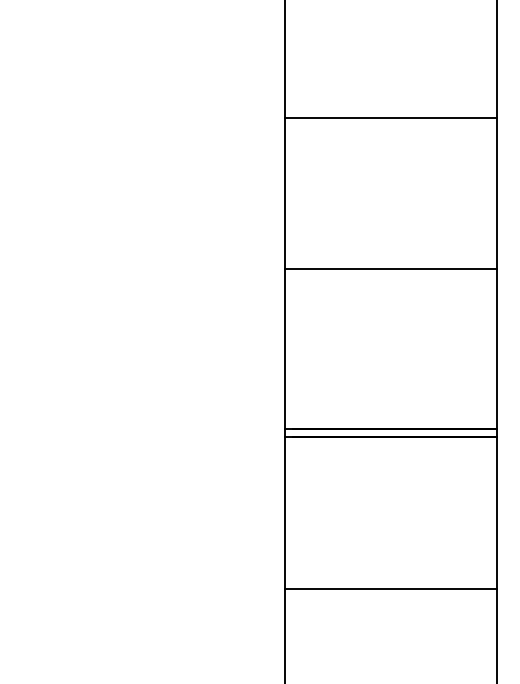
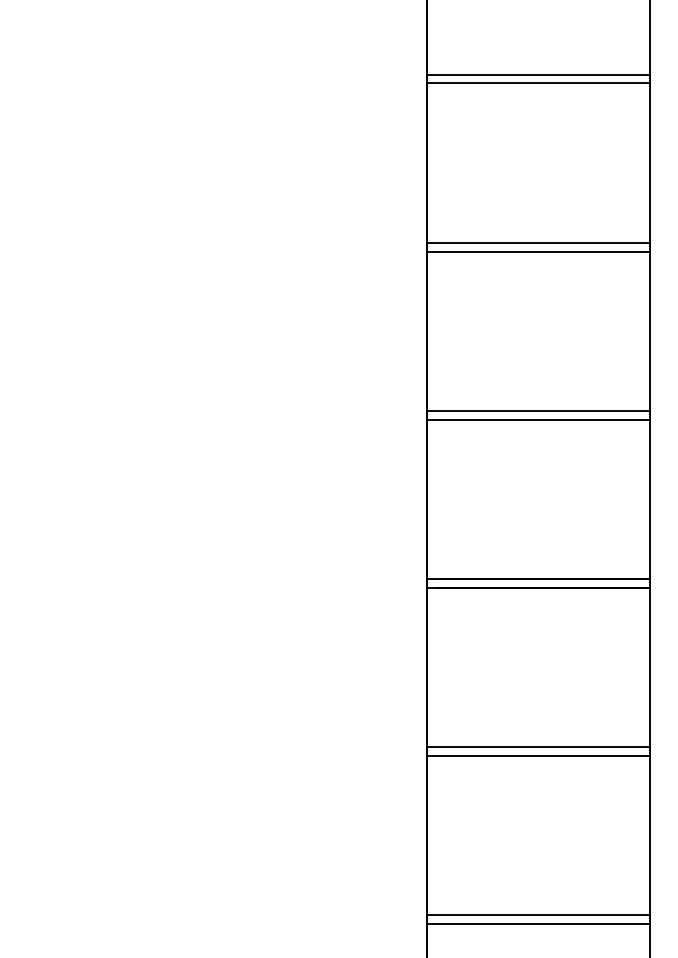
line: (390, 109) -> (538, 242), added
line: (390, 277) -> (538, 419), added
line: (390, 596) -> (538, 755), added

